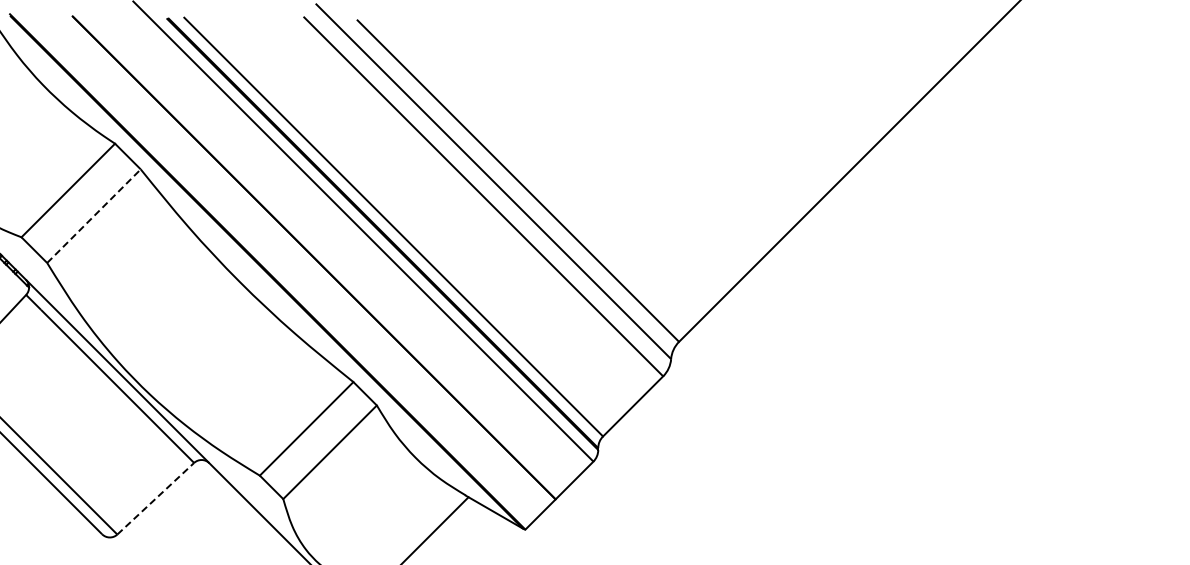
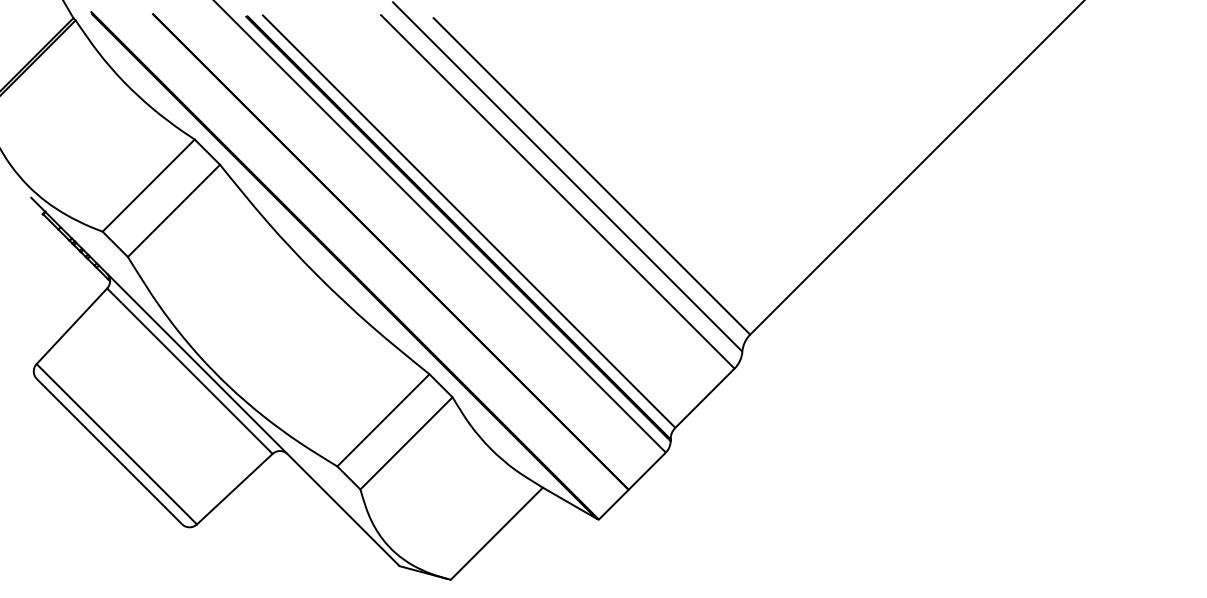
line: (94, 215) -> (174, 210), dashed -> solid
line: (155, 499) -> (234, 489), dashed -> solid

